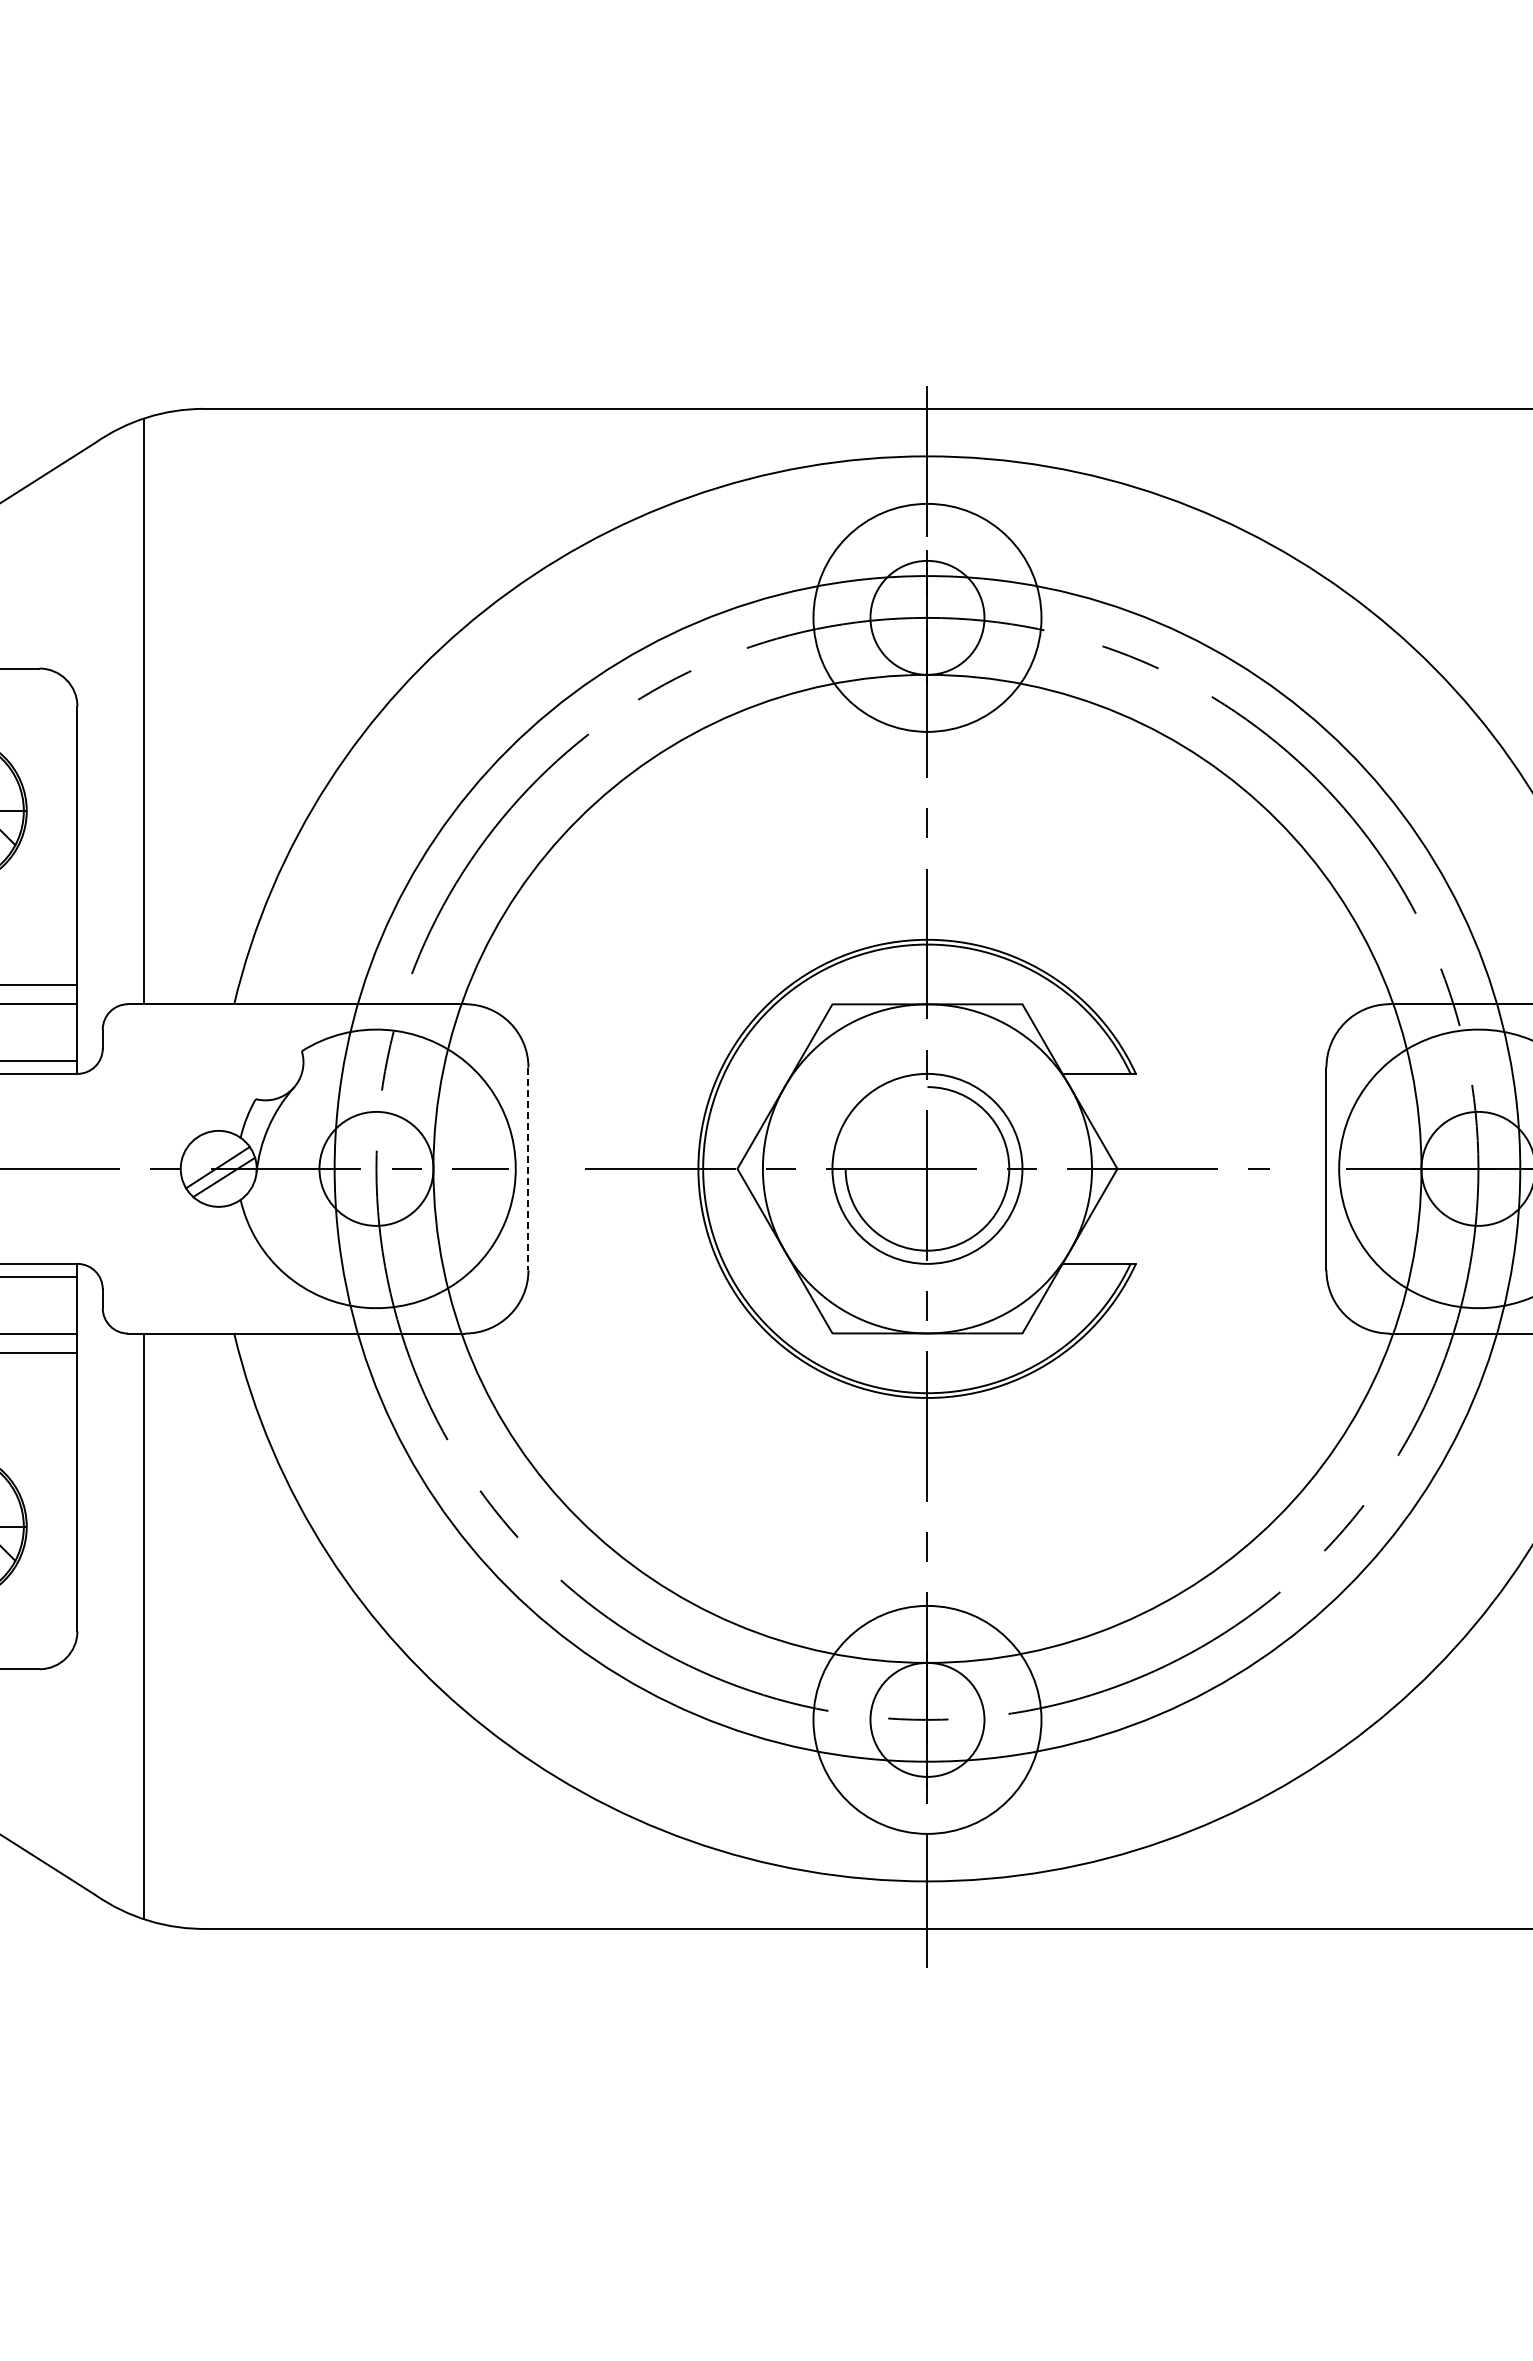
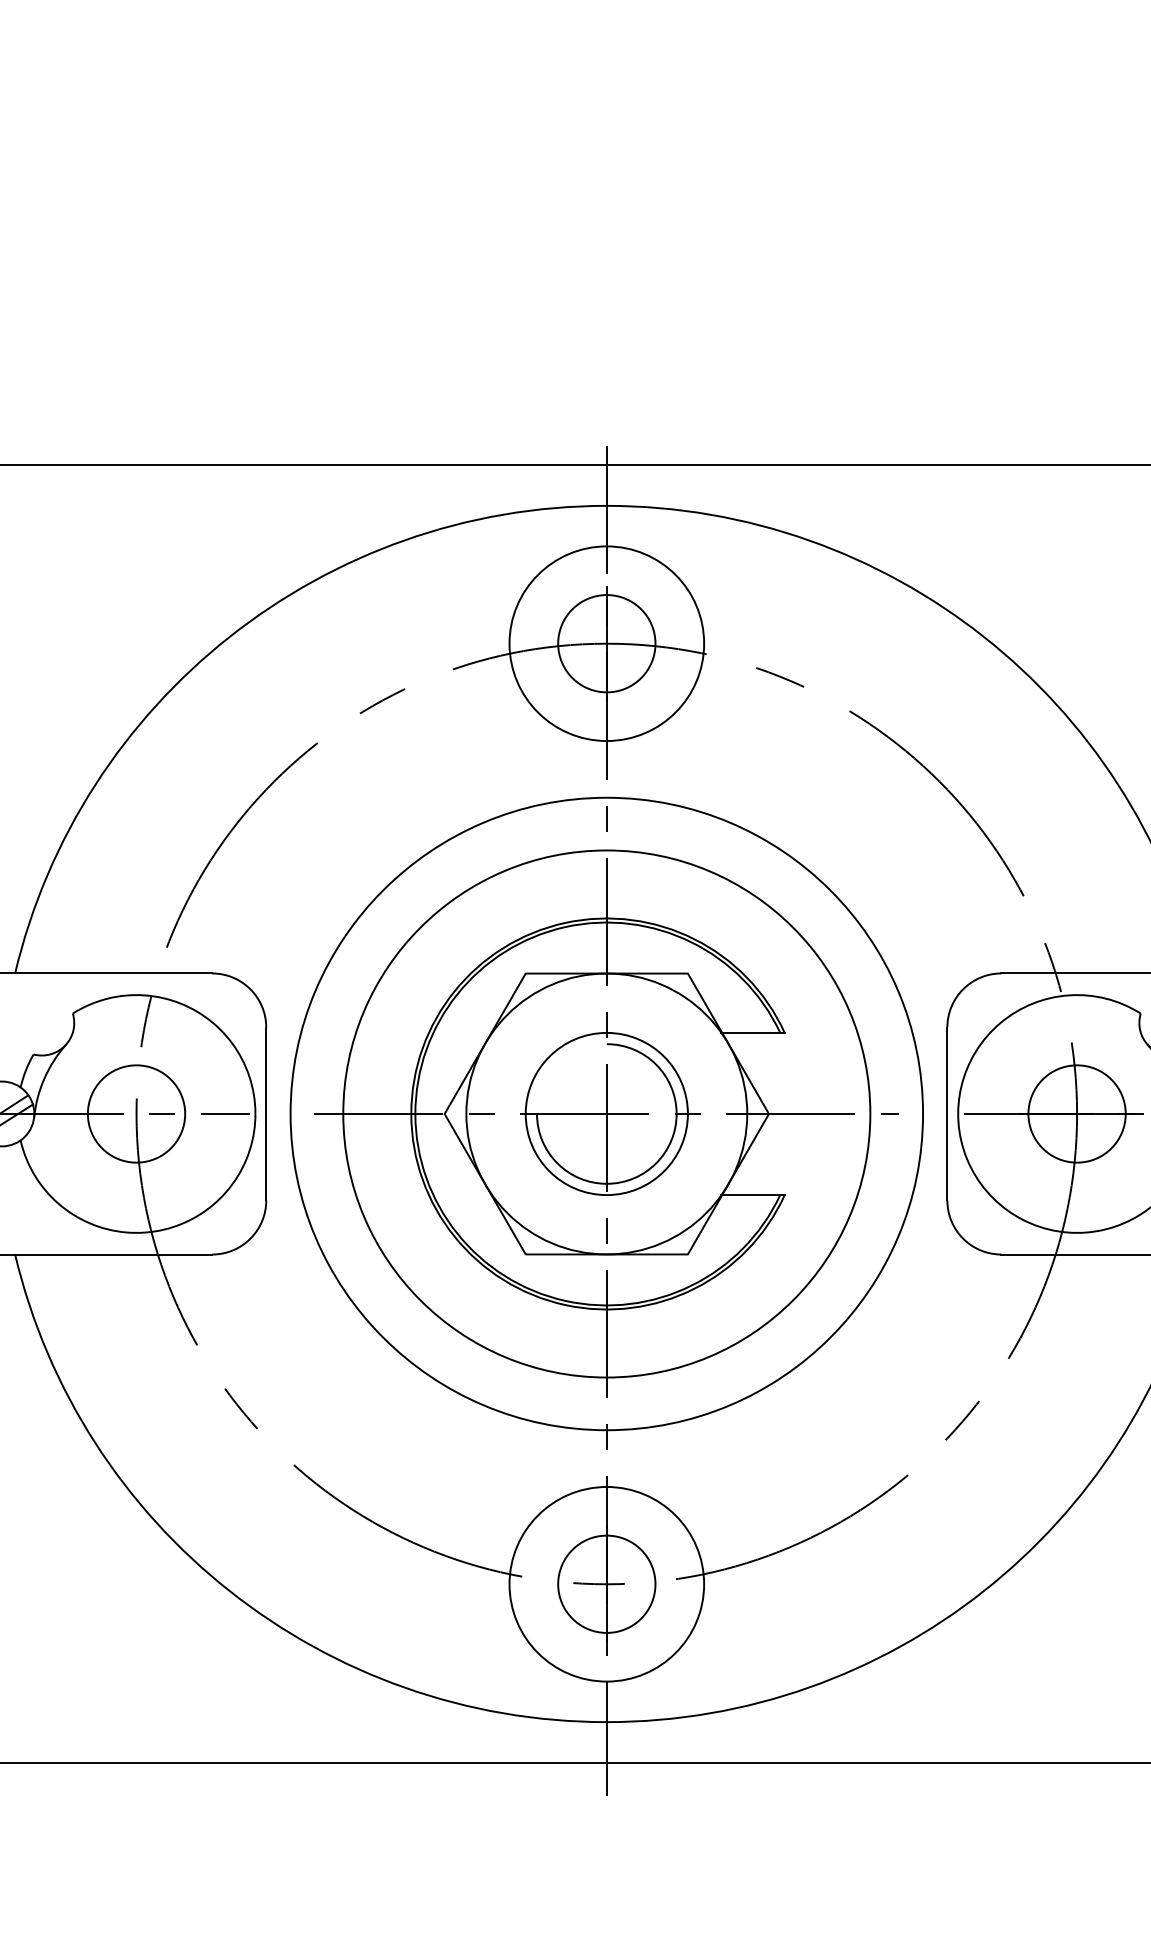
circle: (926, 1168) -> (605, 1113), size x0.62
circle: (927, 1168) -> (606, 1113), size x0.62
line: (528, 1169) -> (266, 1114), dashed -> solid

